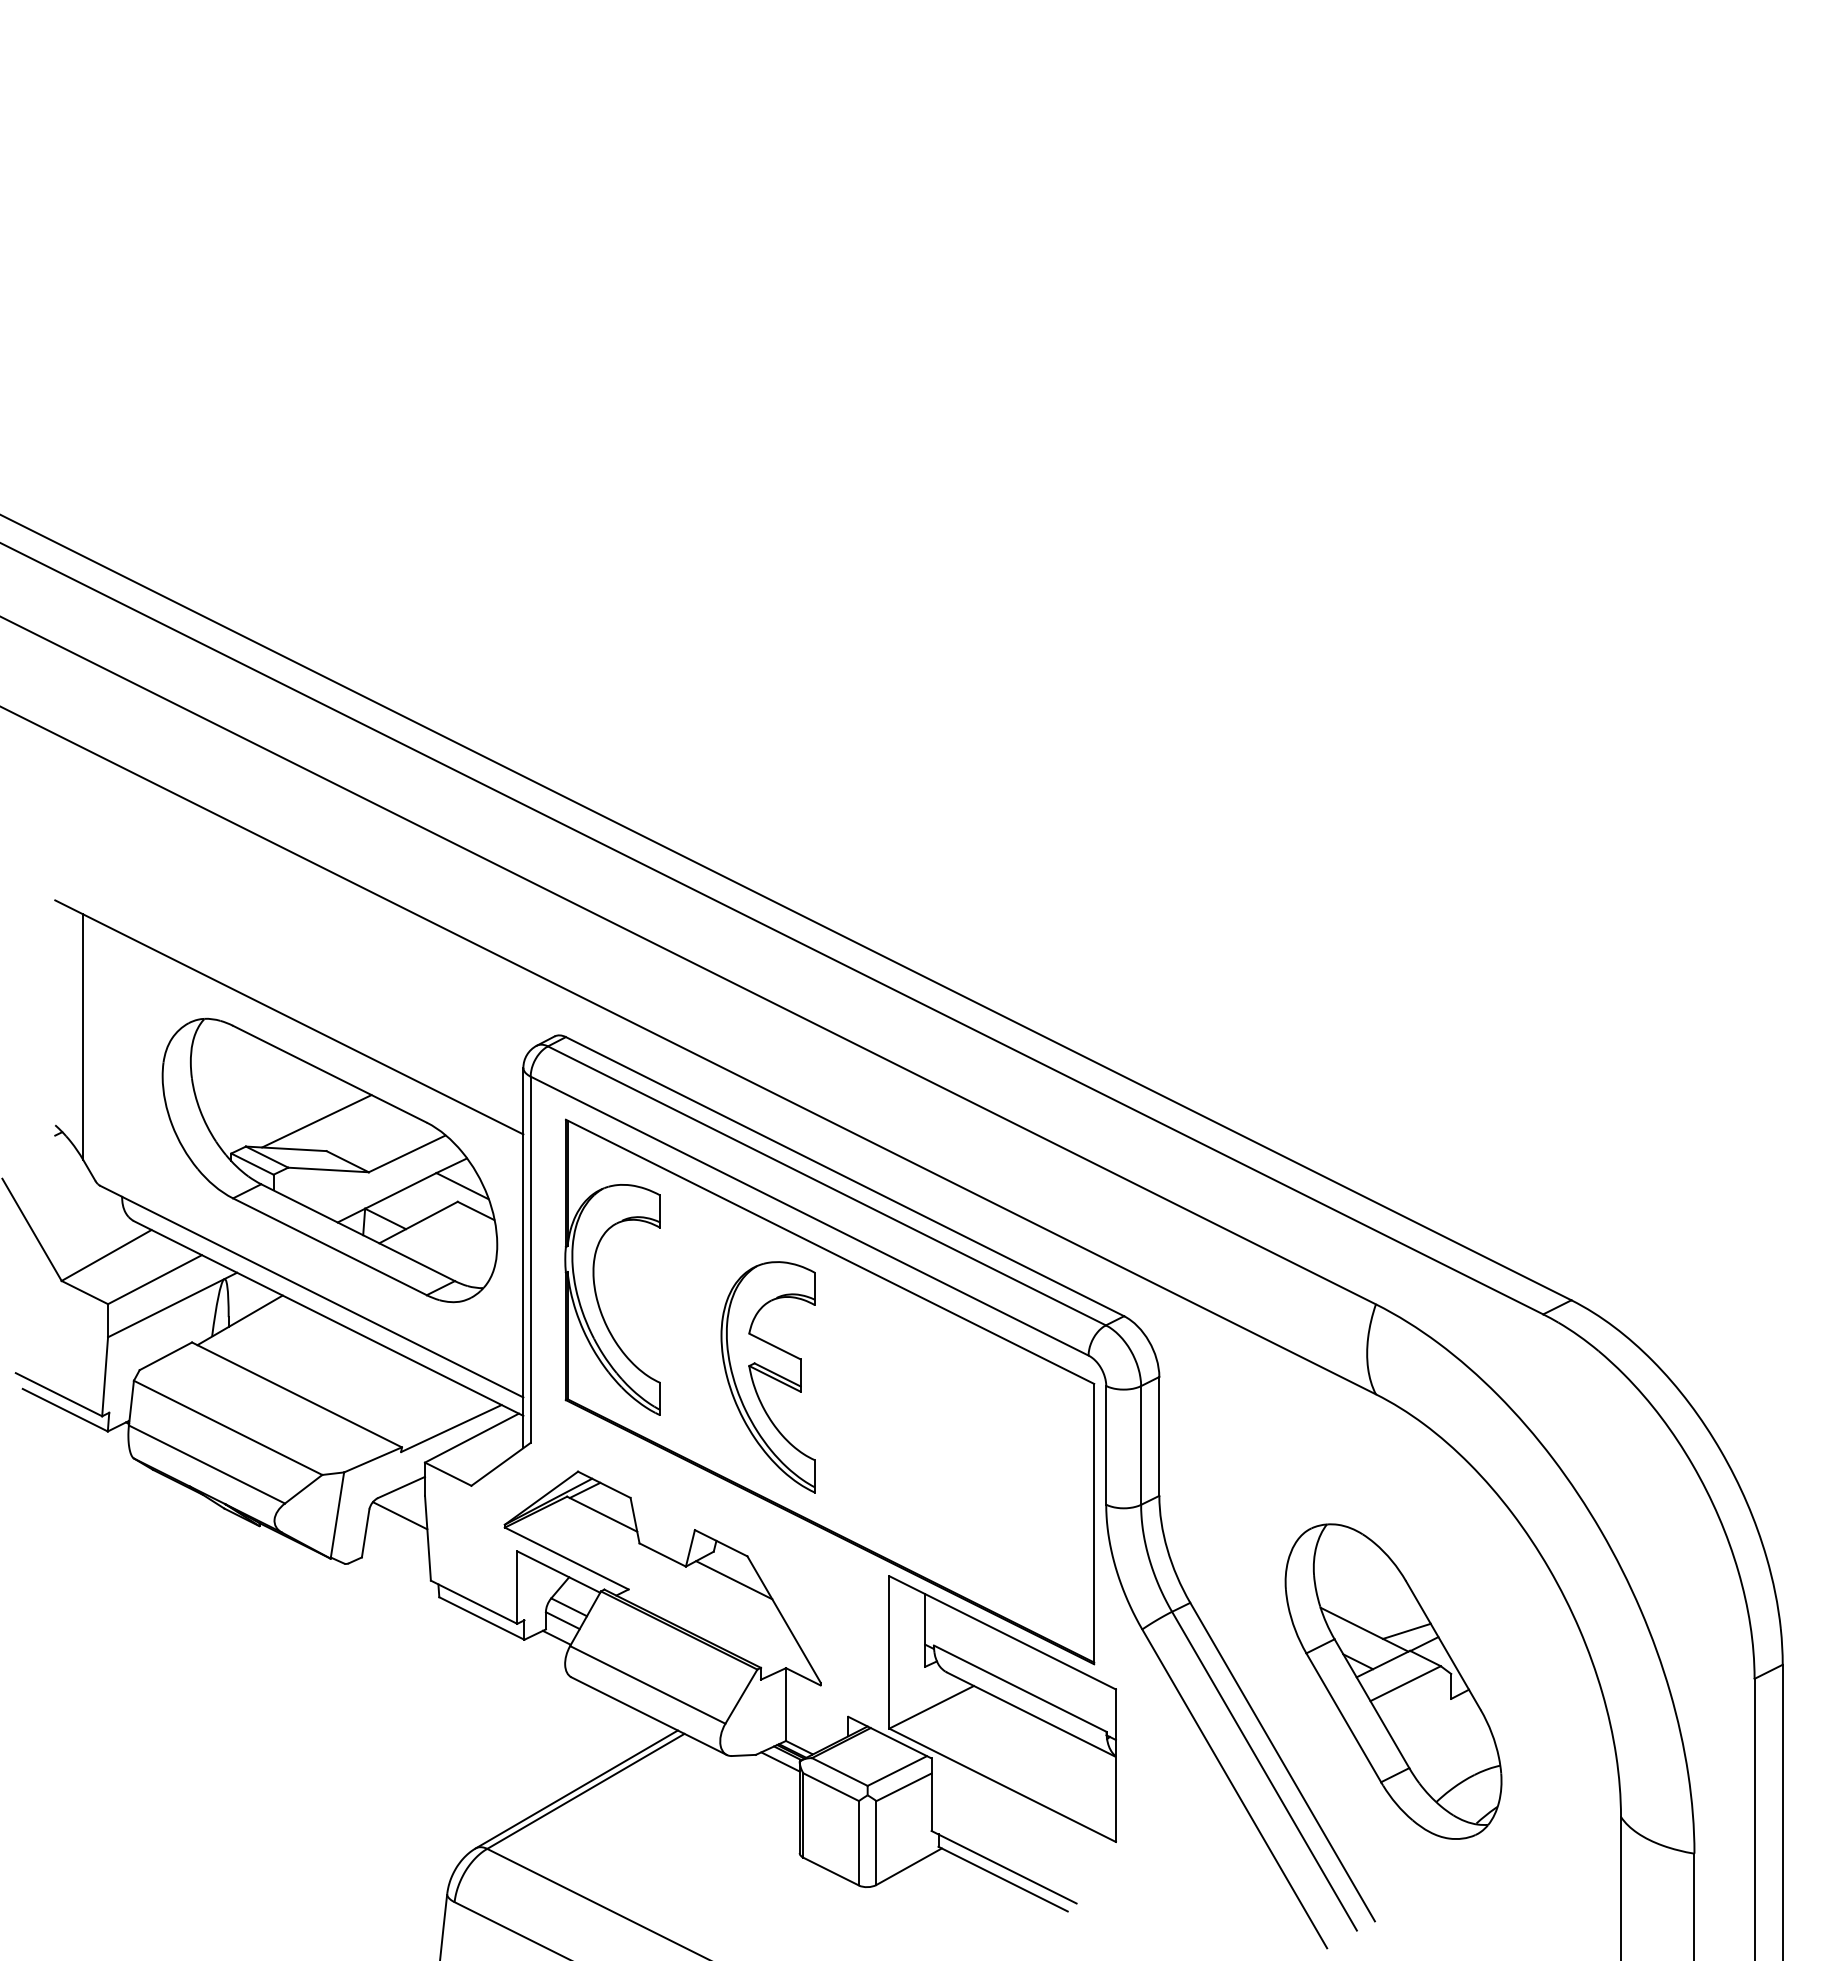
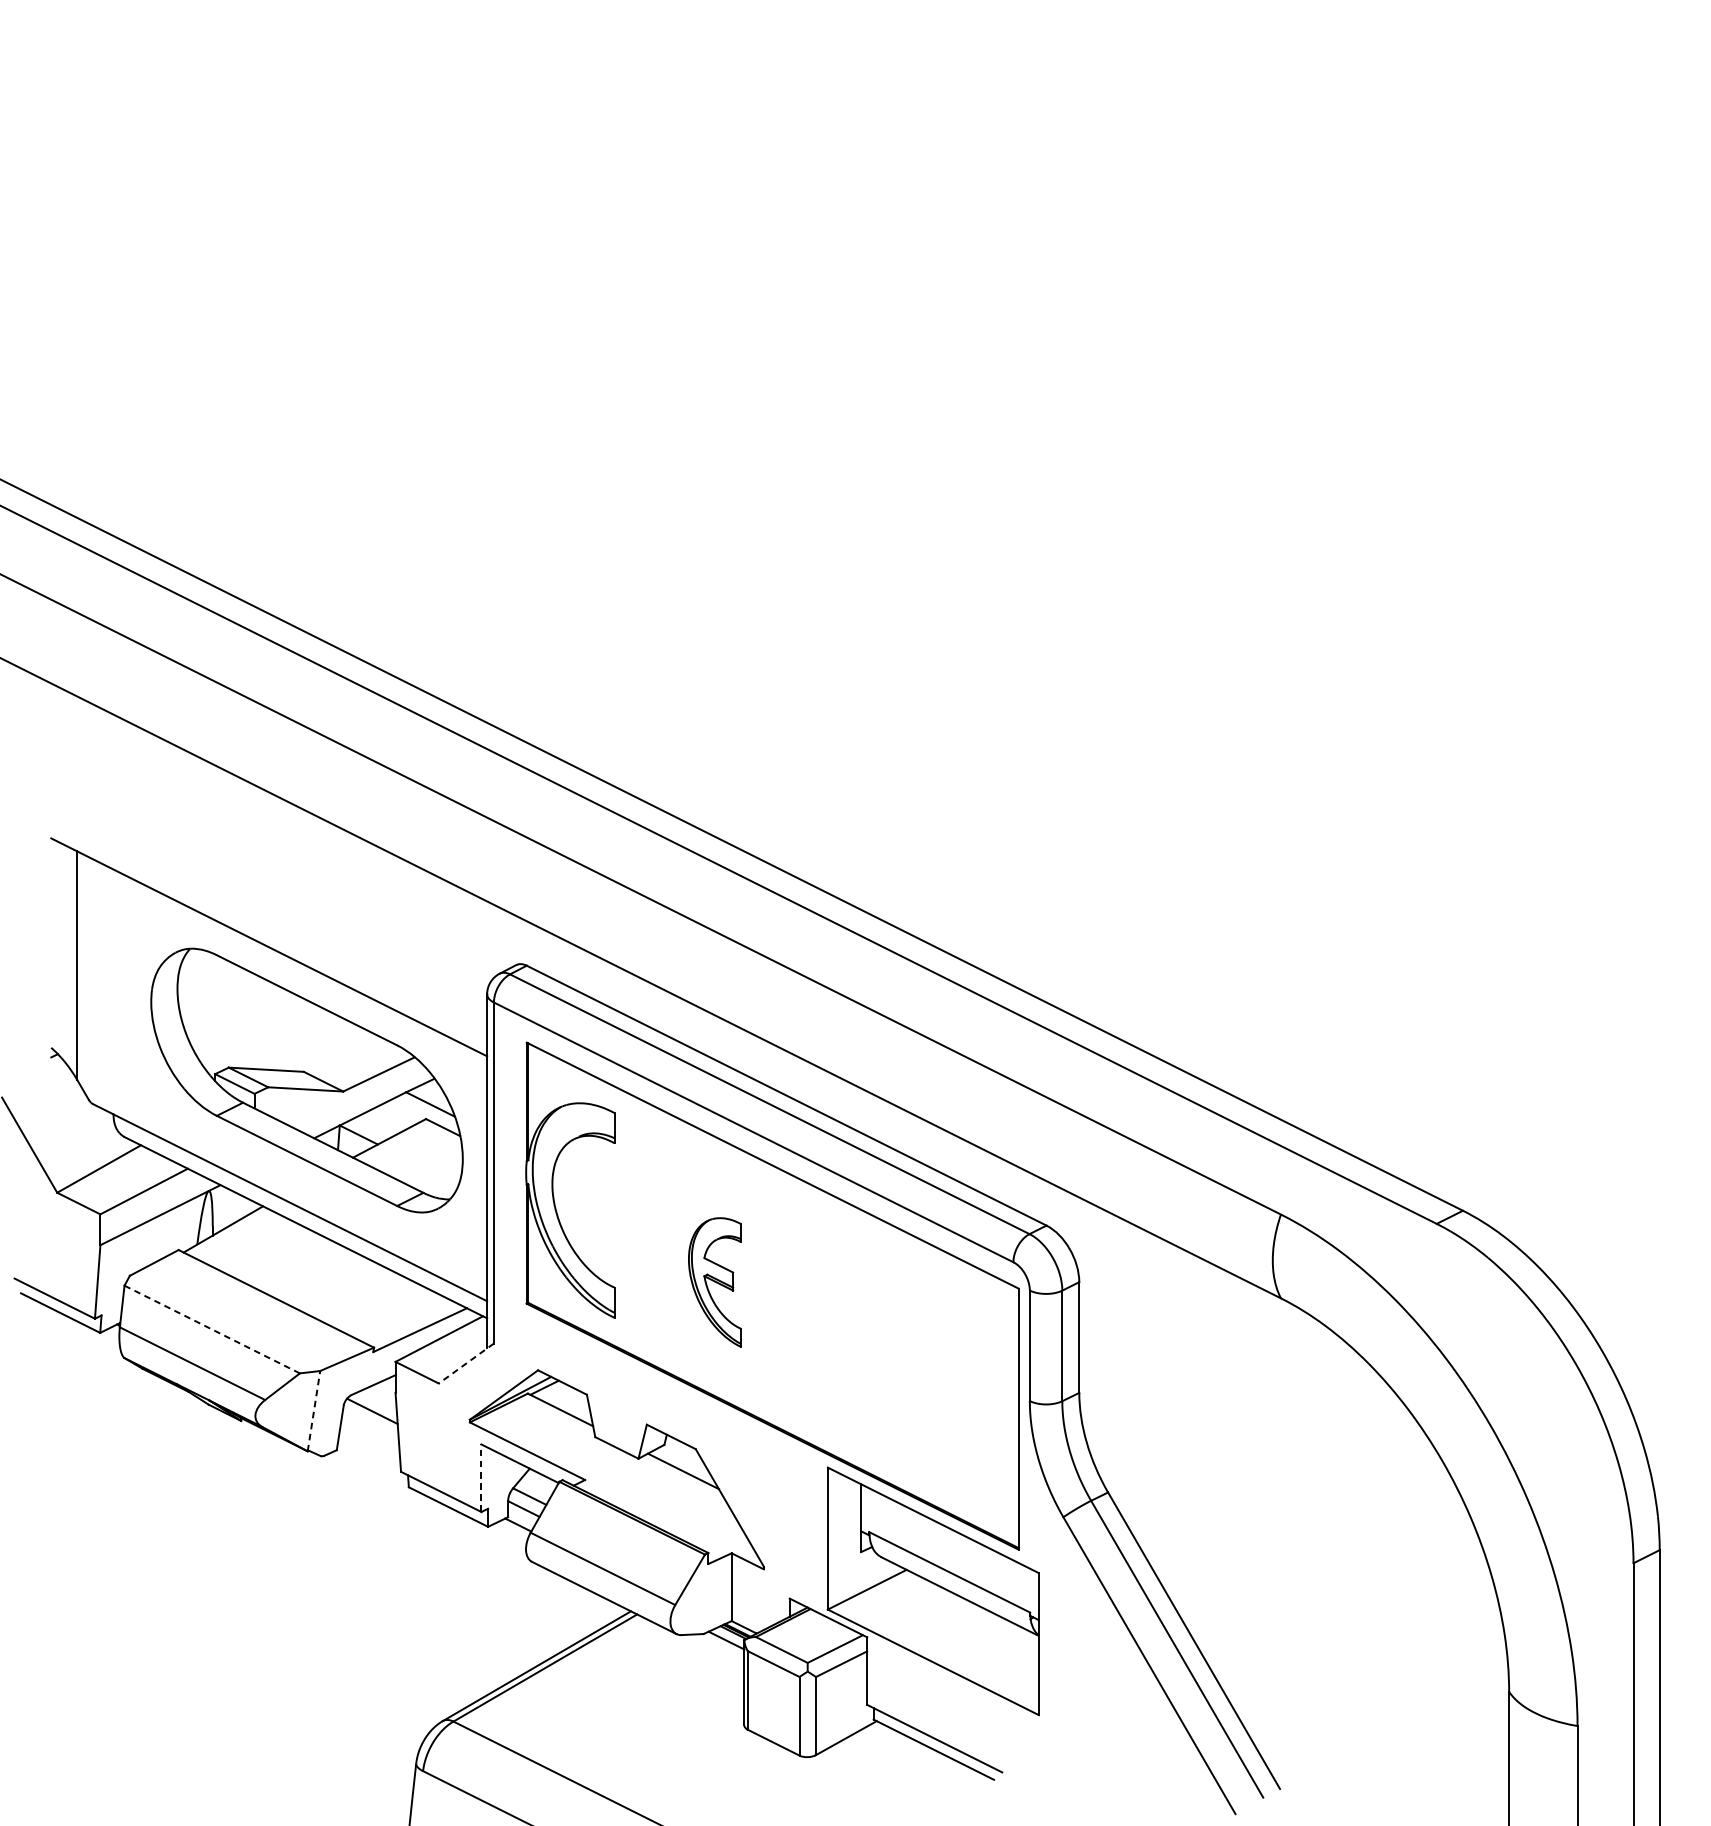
line: (316, 1121) -> (294, 1044), removed
part: (767, 1377) -> (714, 1282), size x0.6
line: (228, 1428) -> (212, 1330), solid -> dashed
line: (501, 1464) -> (466, 1363), solid -> dashed
line: (337, 1515) -> (314, 1411), solid -> dashed
line: (517, 1587) -> (481, 1478), solid -> dashed
part: (1393, 1681) -> (1297, 1565), removed

